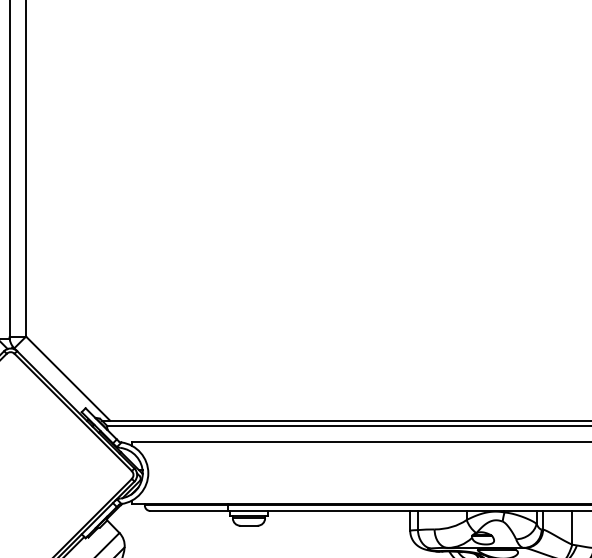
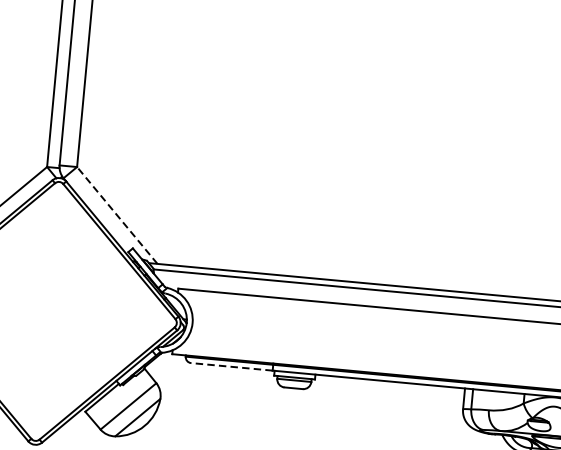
line: (67, 378) -> (116, 215), solid -> dashed
line: (189, 511) -> (232, 367), solid -> dashed

